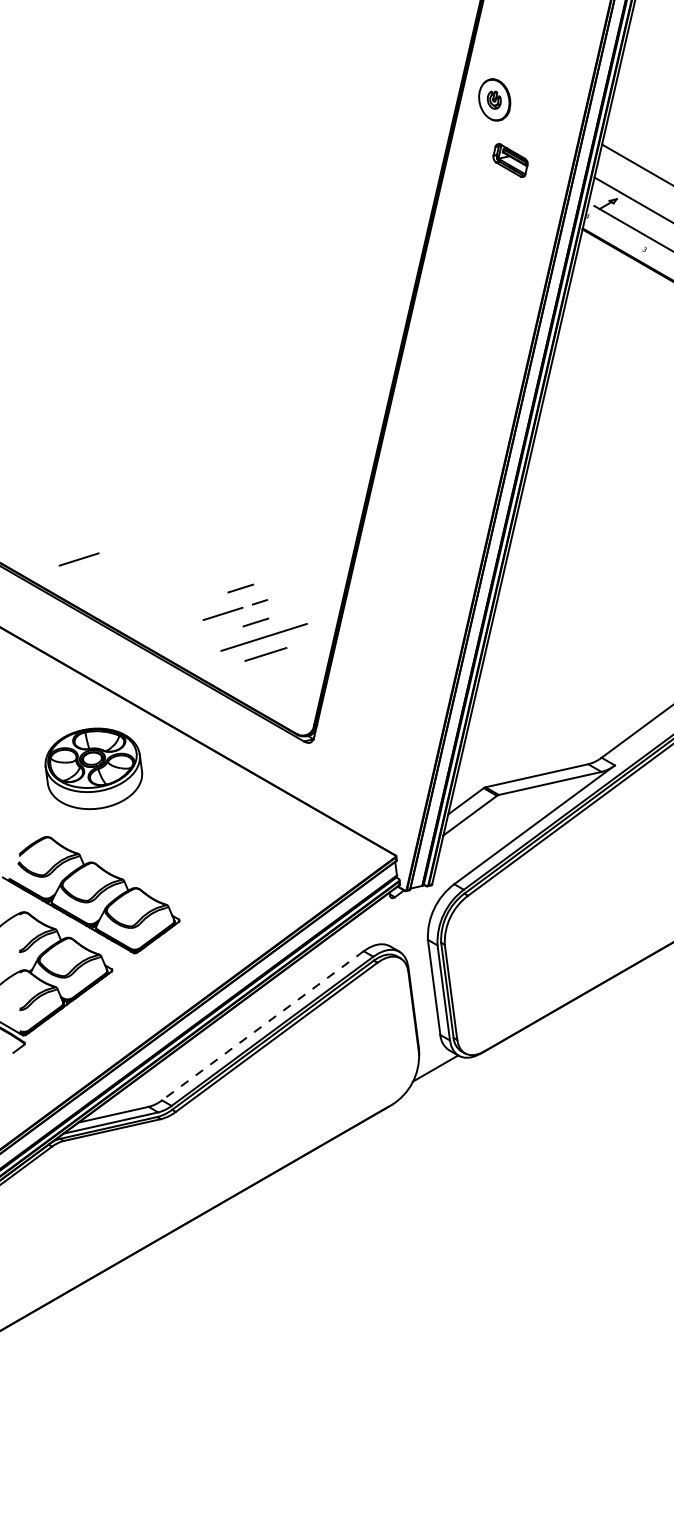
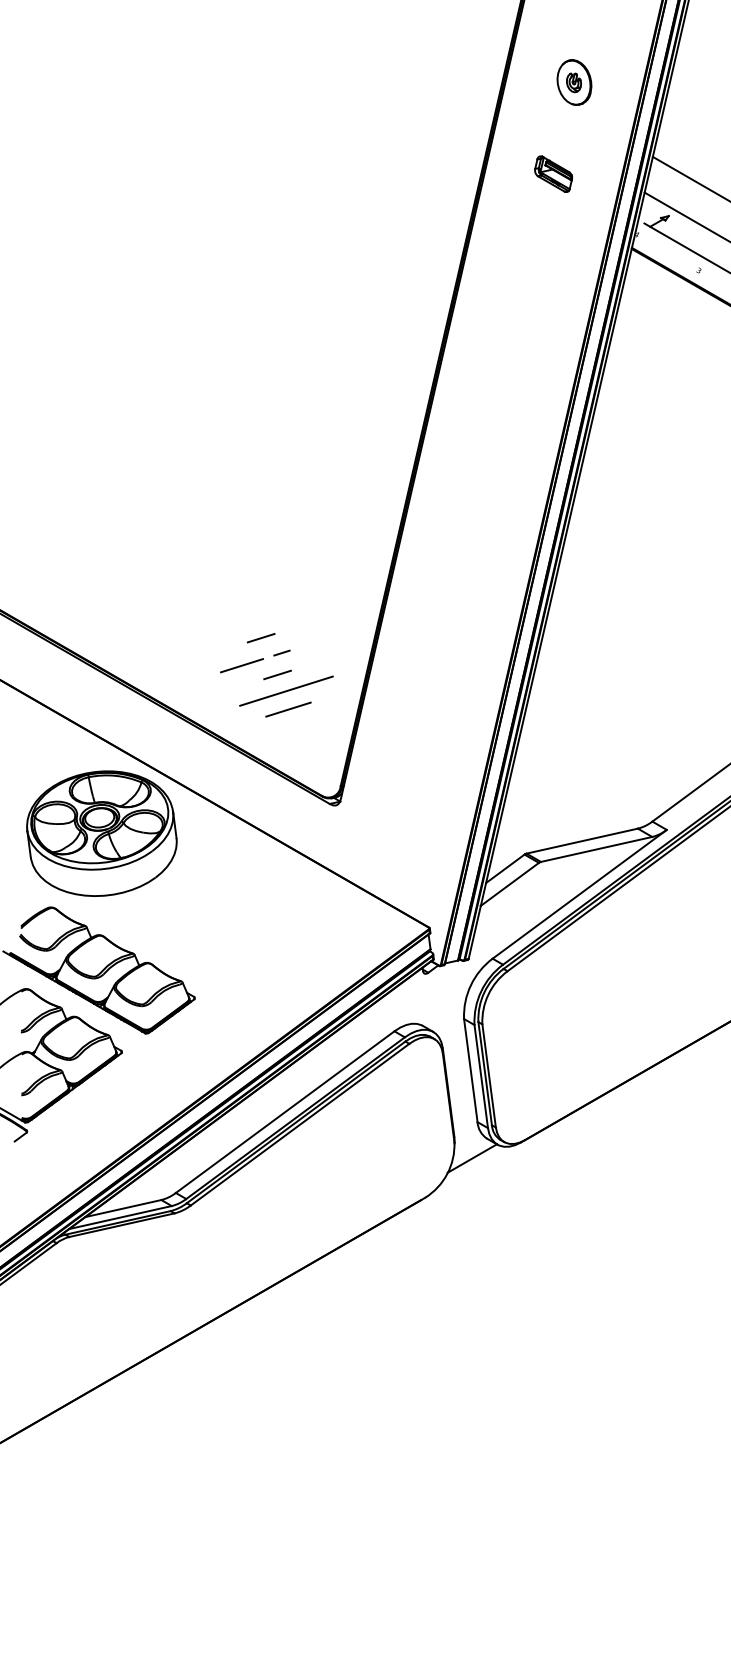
part: (494, 99) -> (574, 82), moved
line: (78, 559) -> (85, 606), removed
part: (93, 768) -> (101, 833), size x1.43
line: (263, 1026) -> (285, 1112), dashed -> solid

